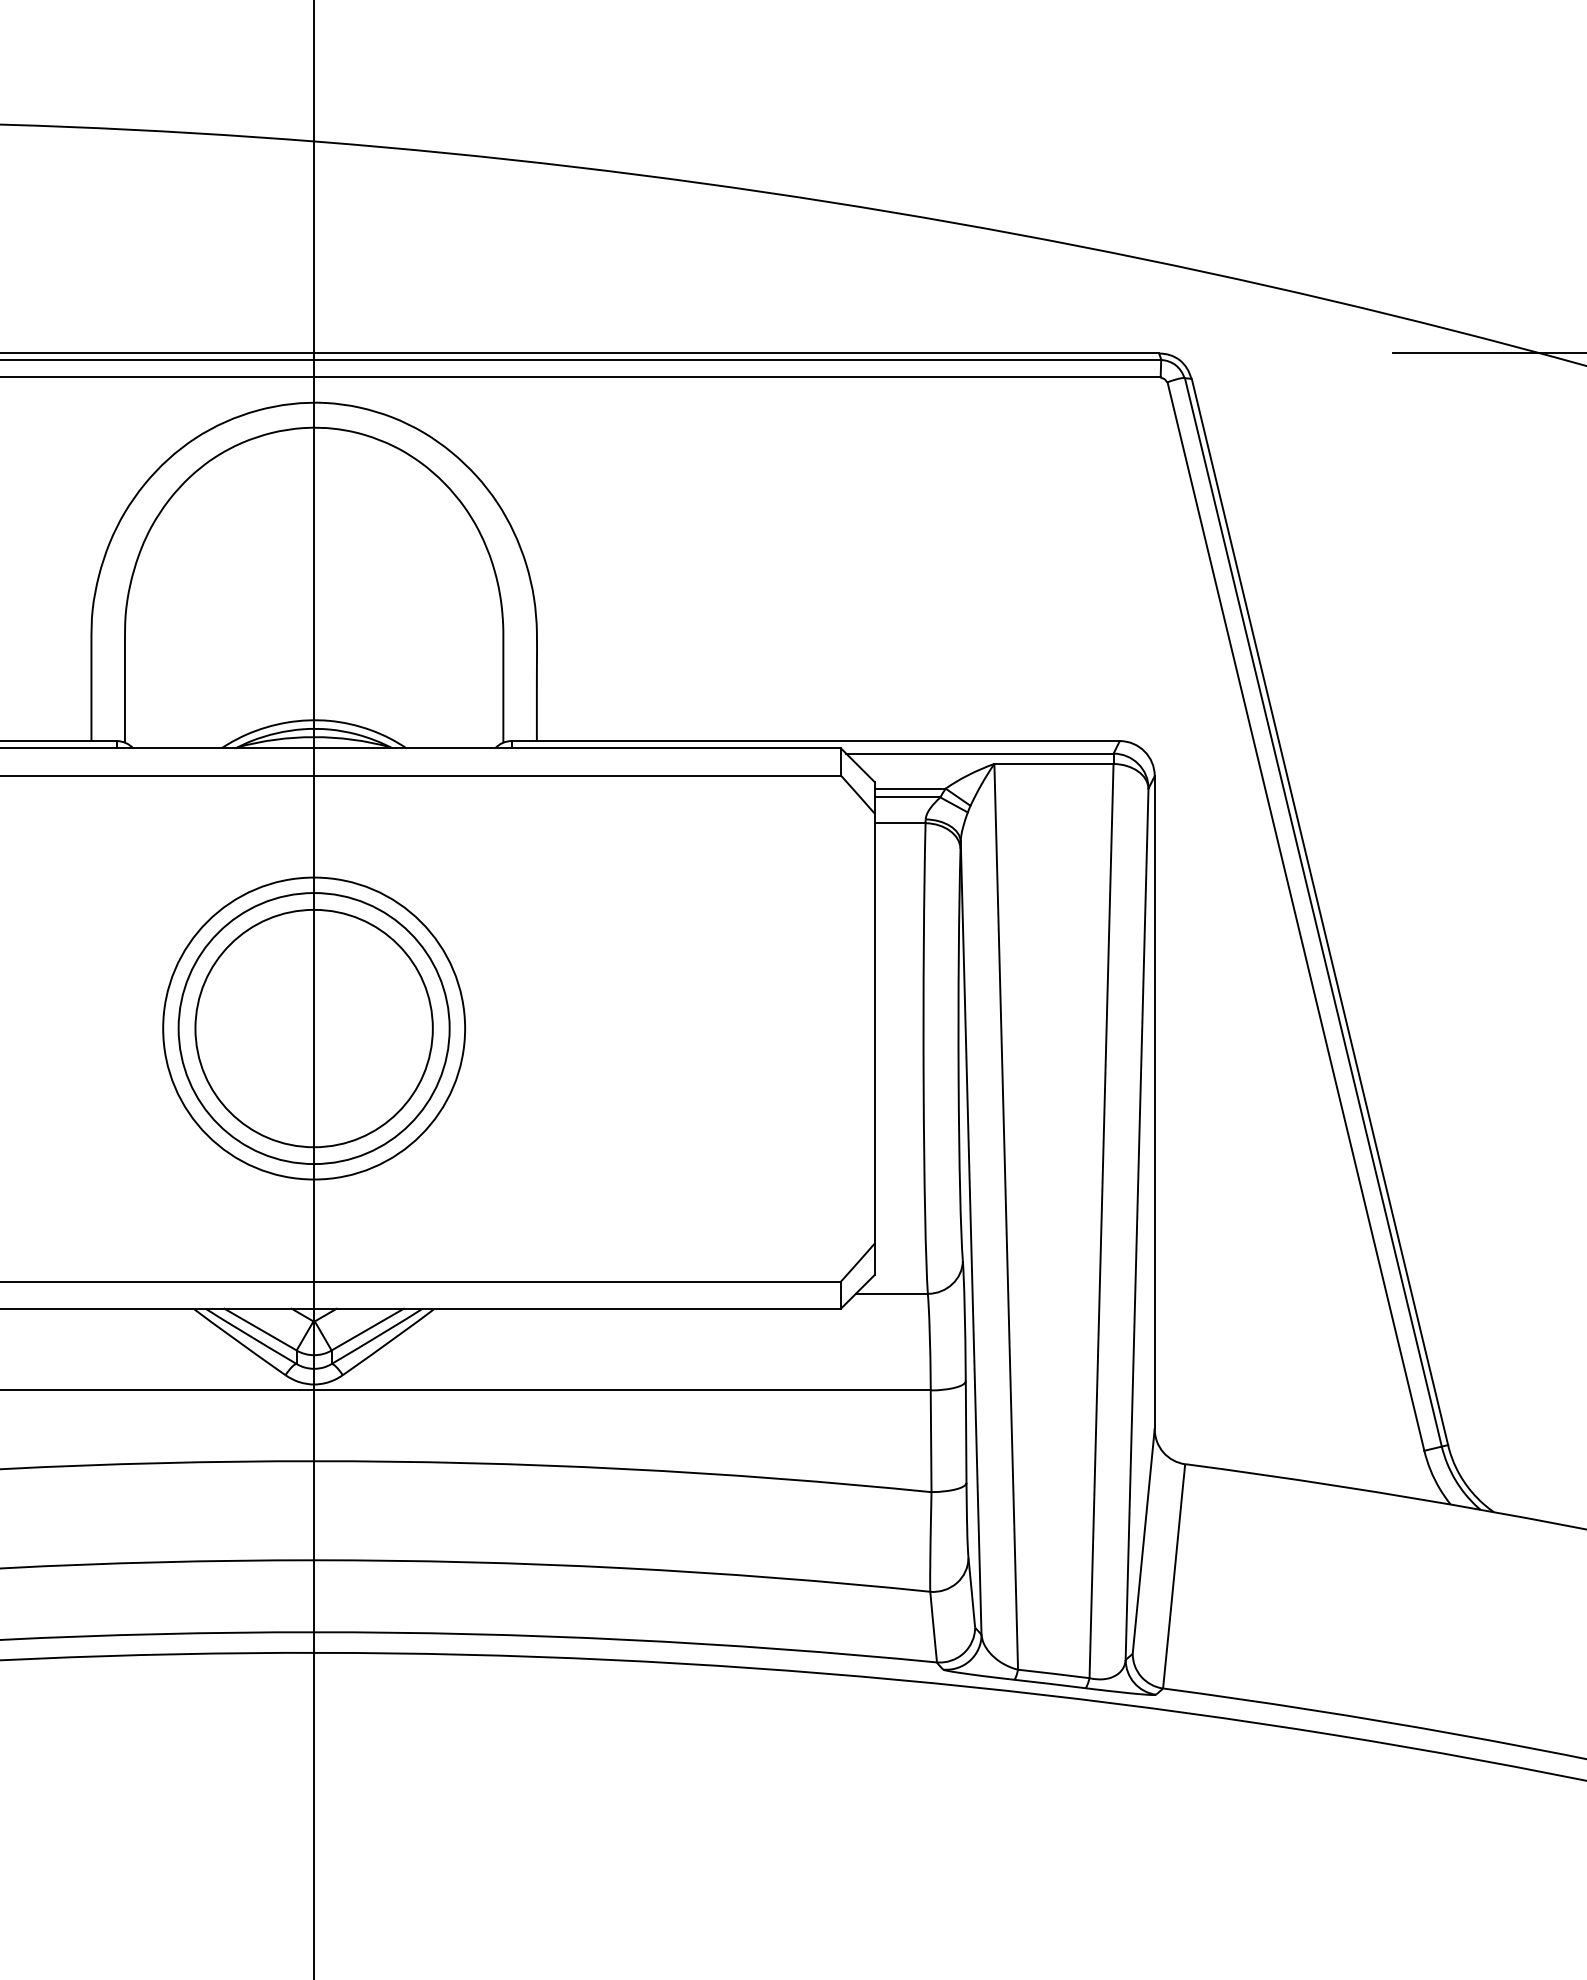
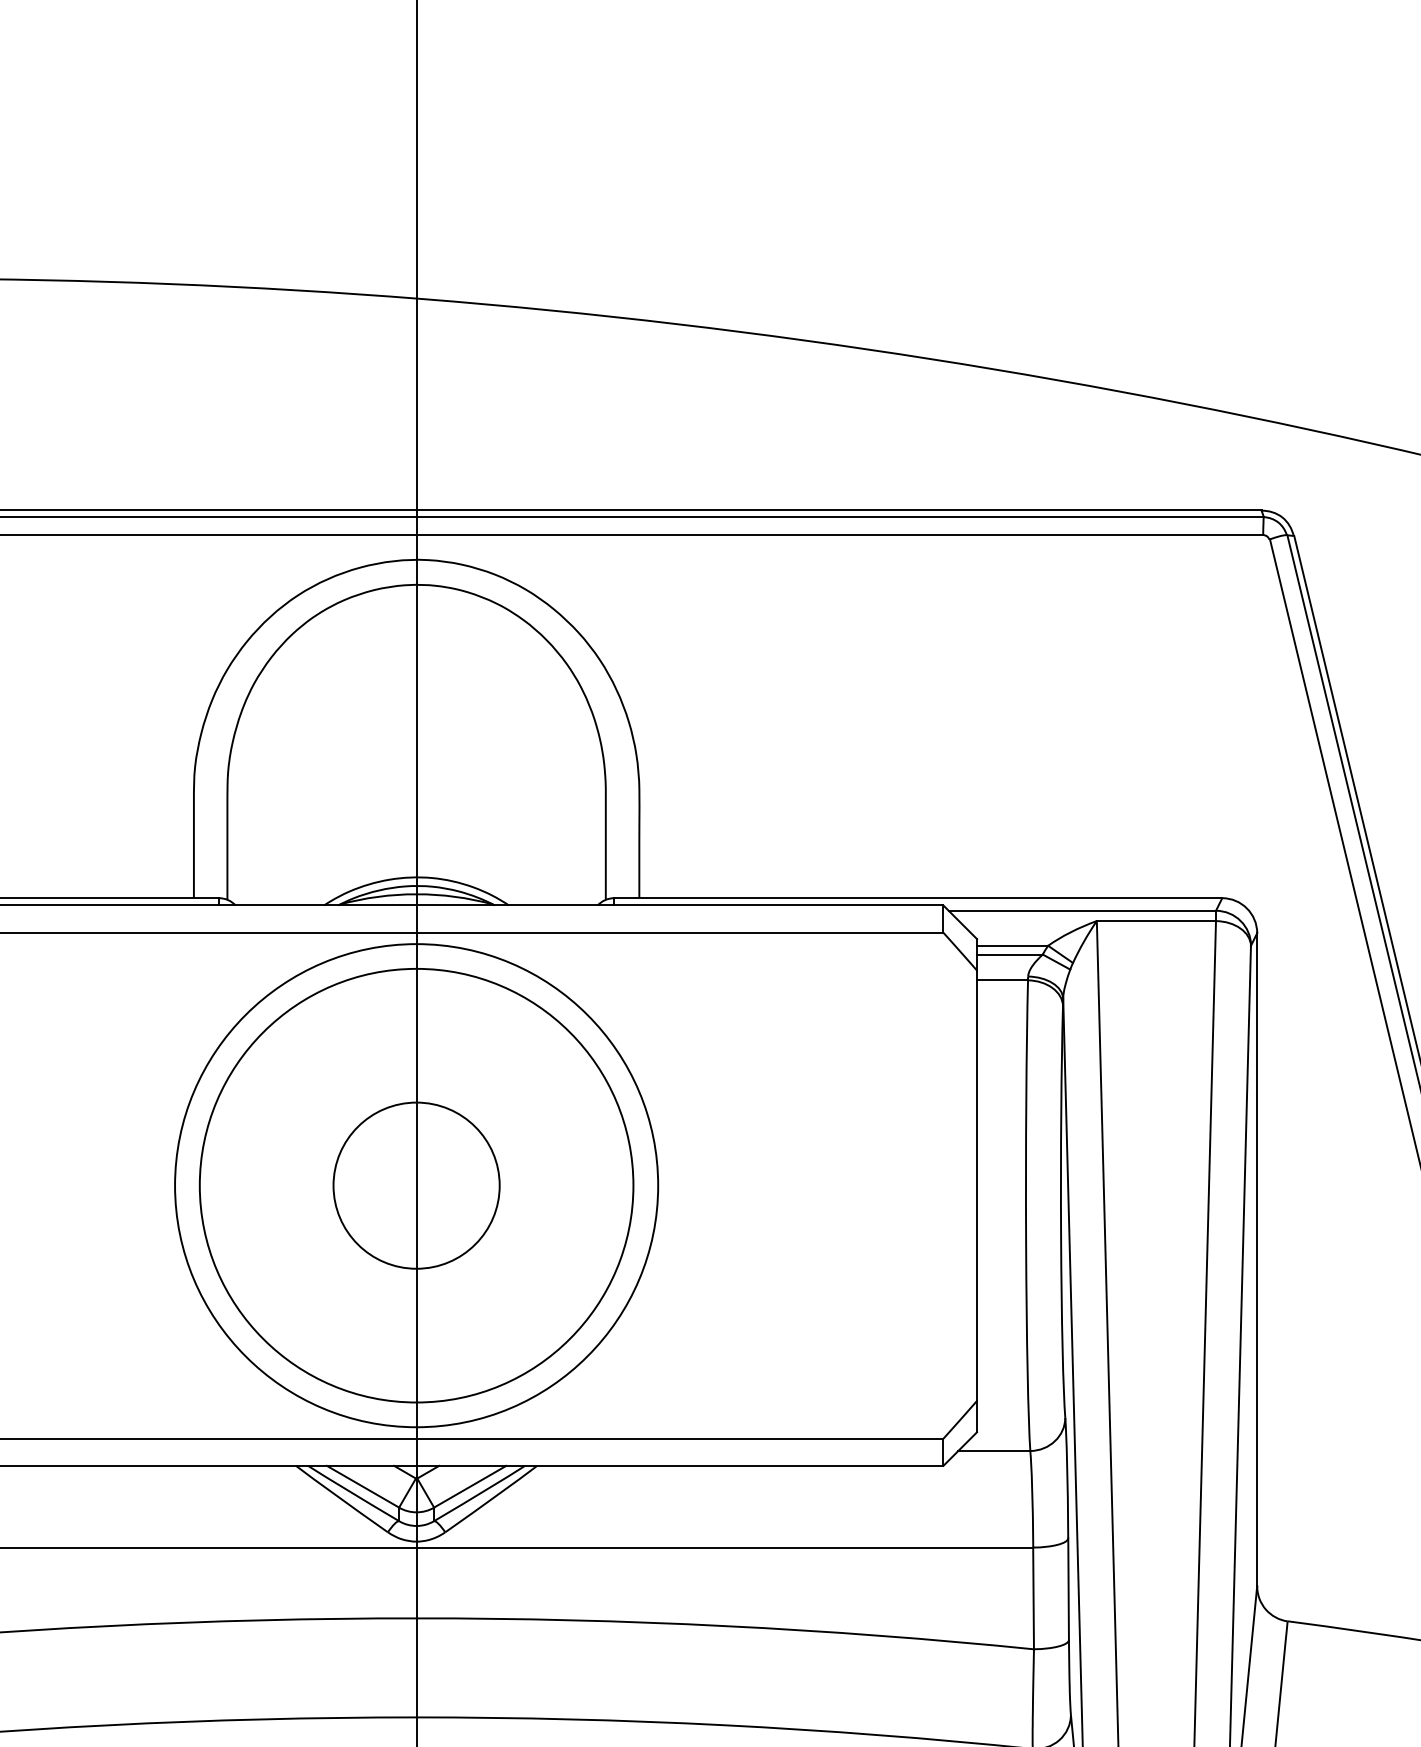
circle: (313, 1028) -> (415, 1185), size x0.7
circle: (313, 1028) -> (415, 1185), size x1.6
circle: (314, 1028) -> (416, 1185), size x1.6

